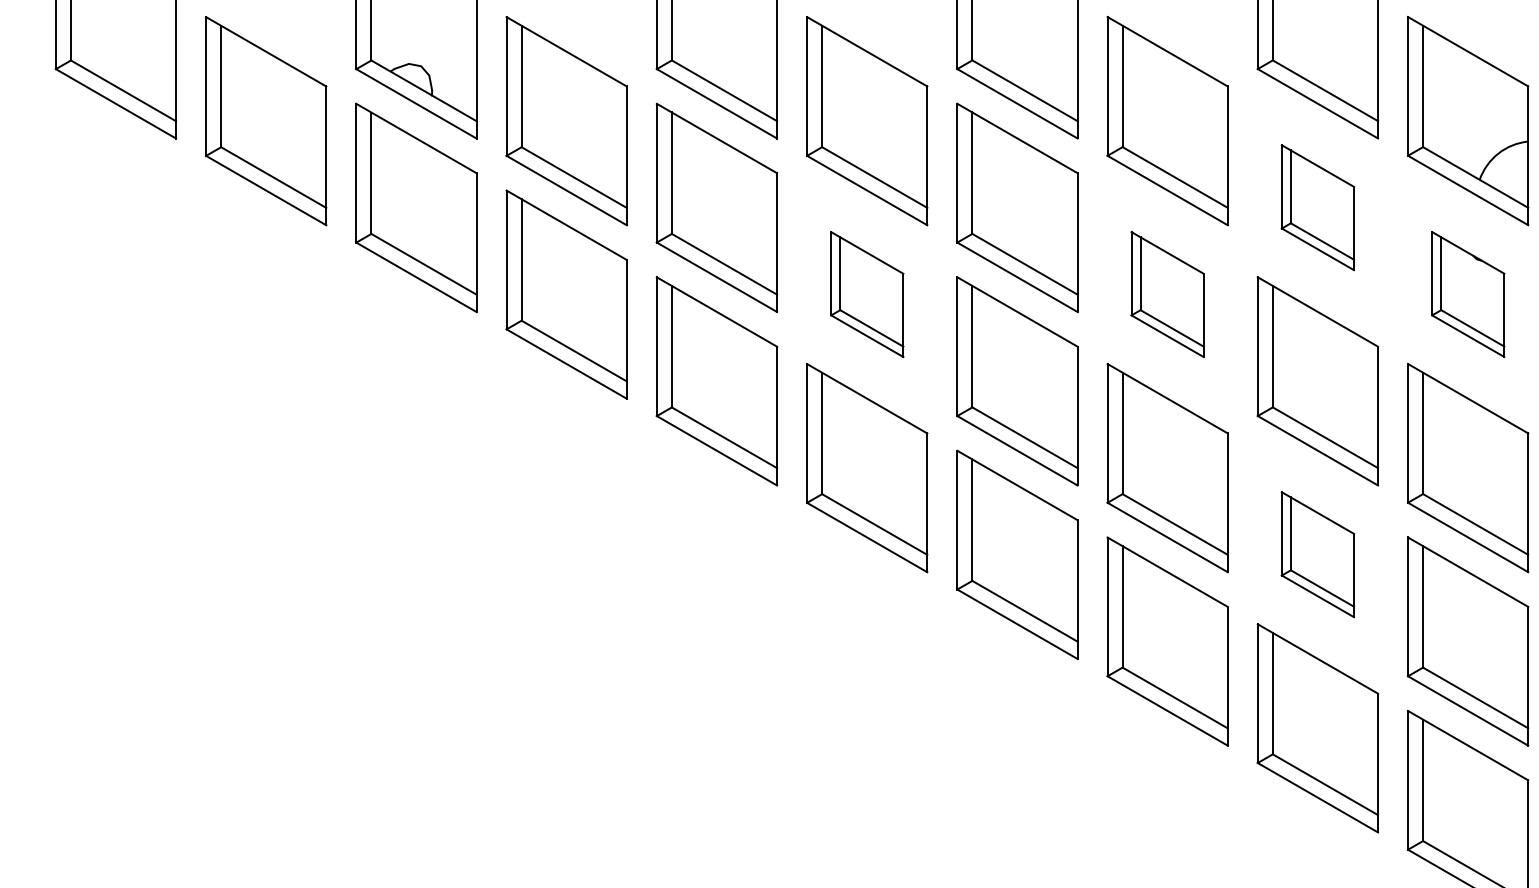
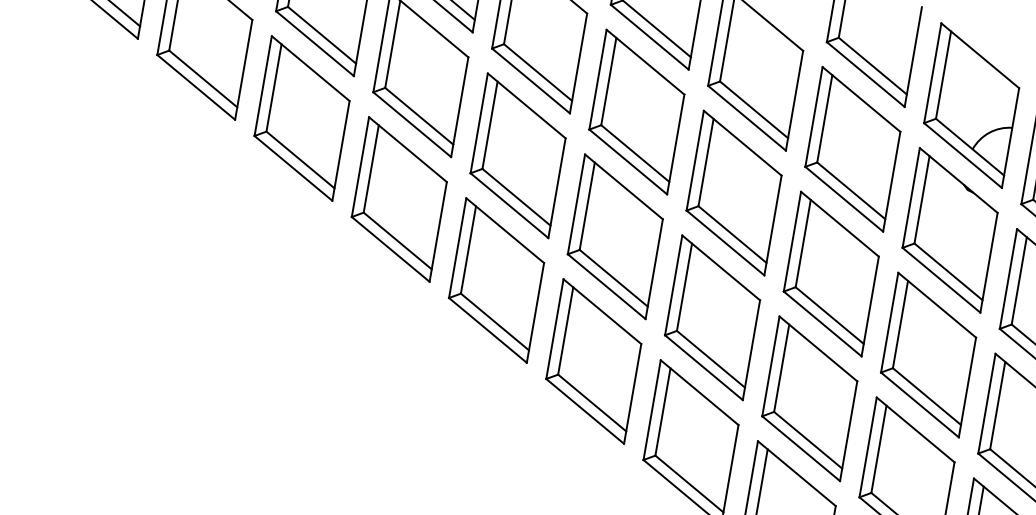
part: (1317, 207) -> (852, 149), size x1.67
part: (867, 294) -> (518, 155), size x1.67
part: (1167, 294) -> (733, 192), size x1.67
part: (1468, 294) -> (950, 230), size x1.67
part: (1317, 554) -> (809, 398), size x1.67

